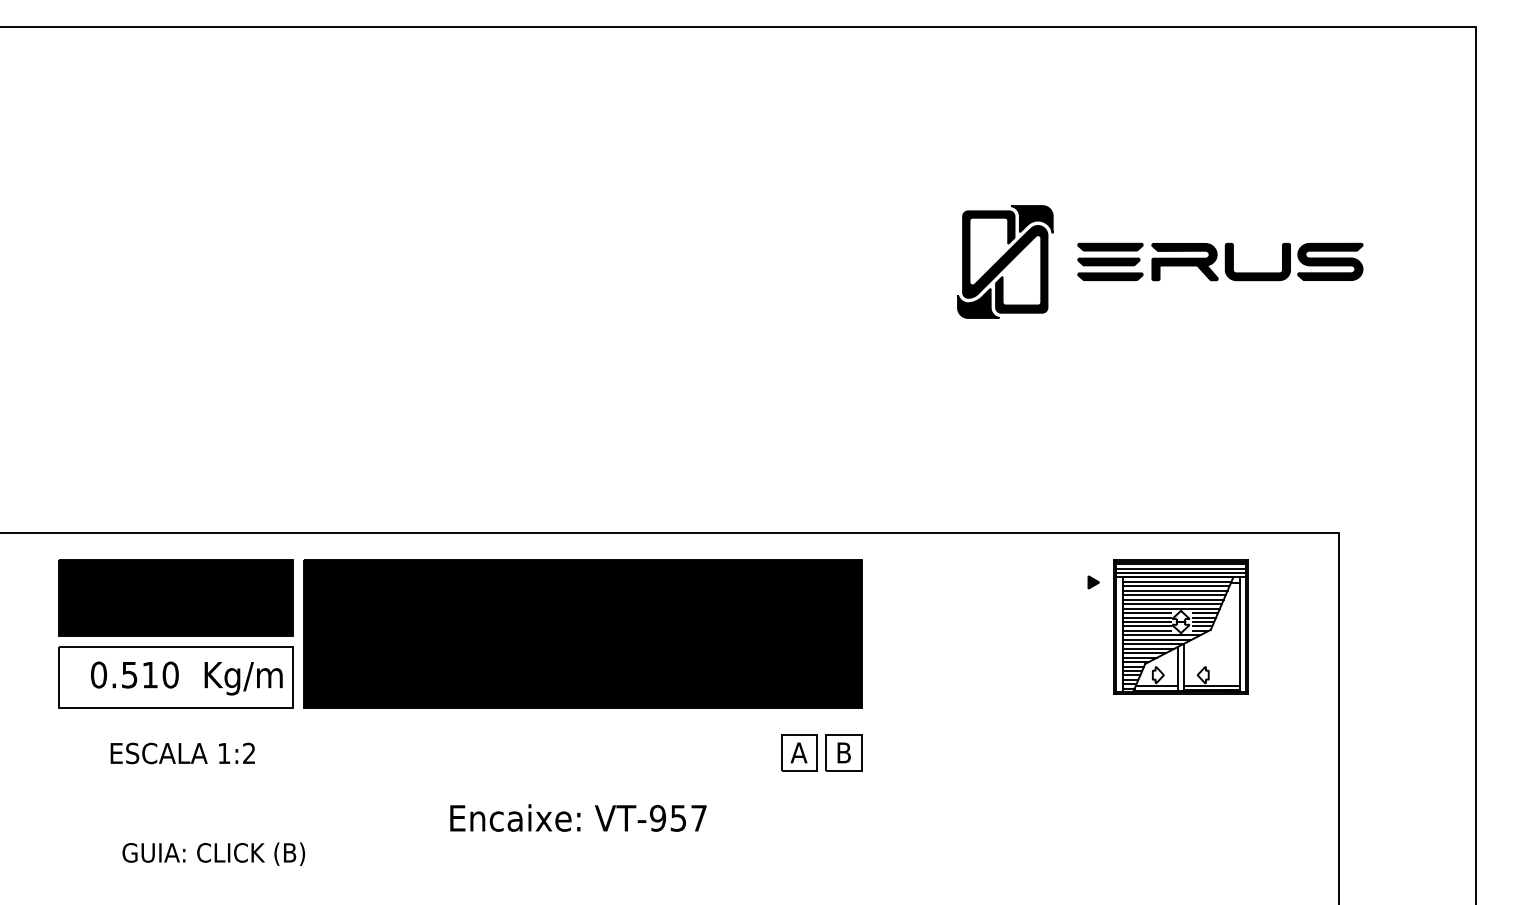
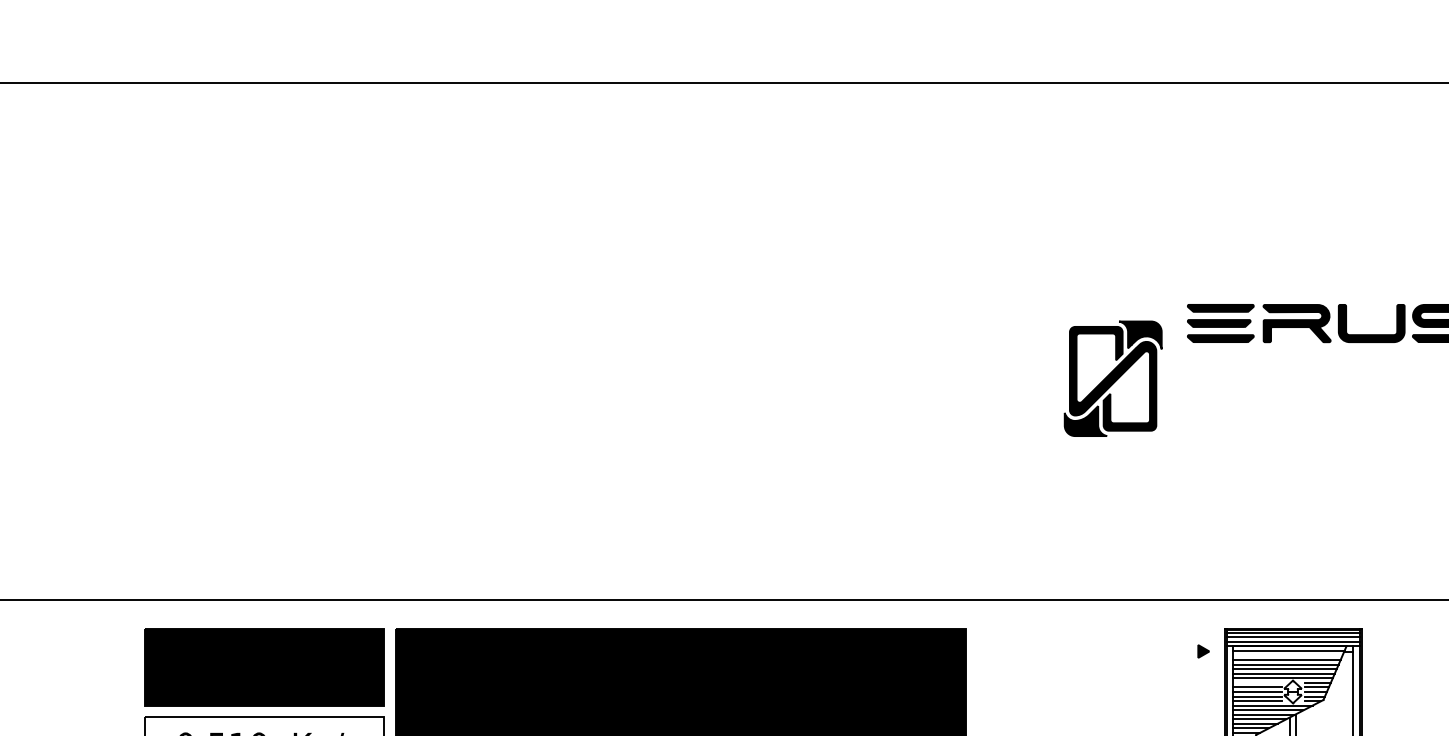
part: (1005, 261) -> (1113, 378), moved
line: (1175, 586) -> (1287, 655), removed
line: (1146, 613) -> (1257, 683), removed

